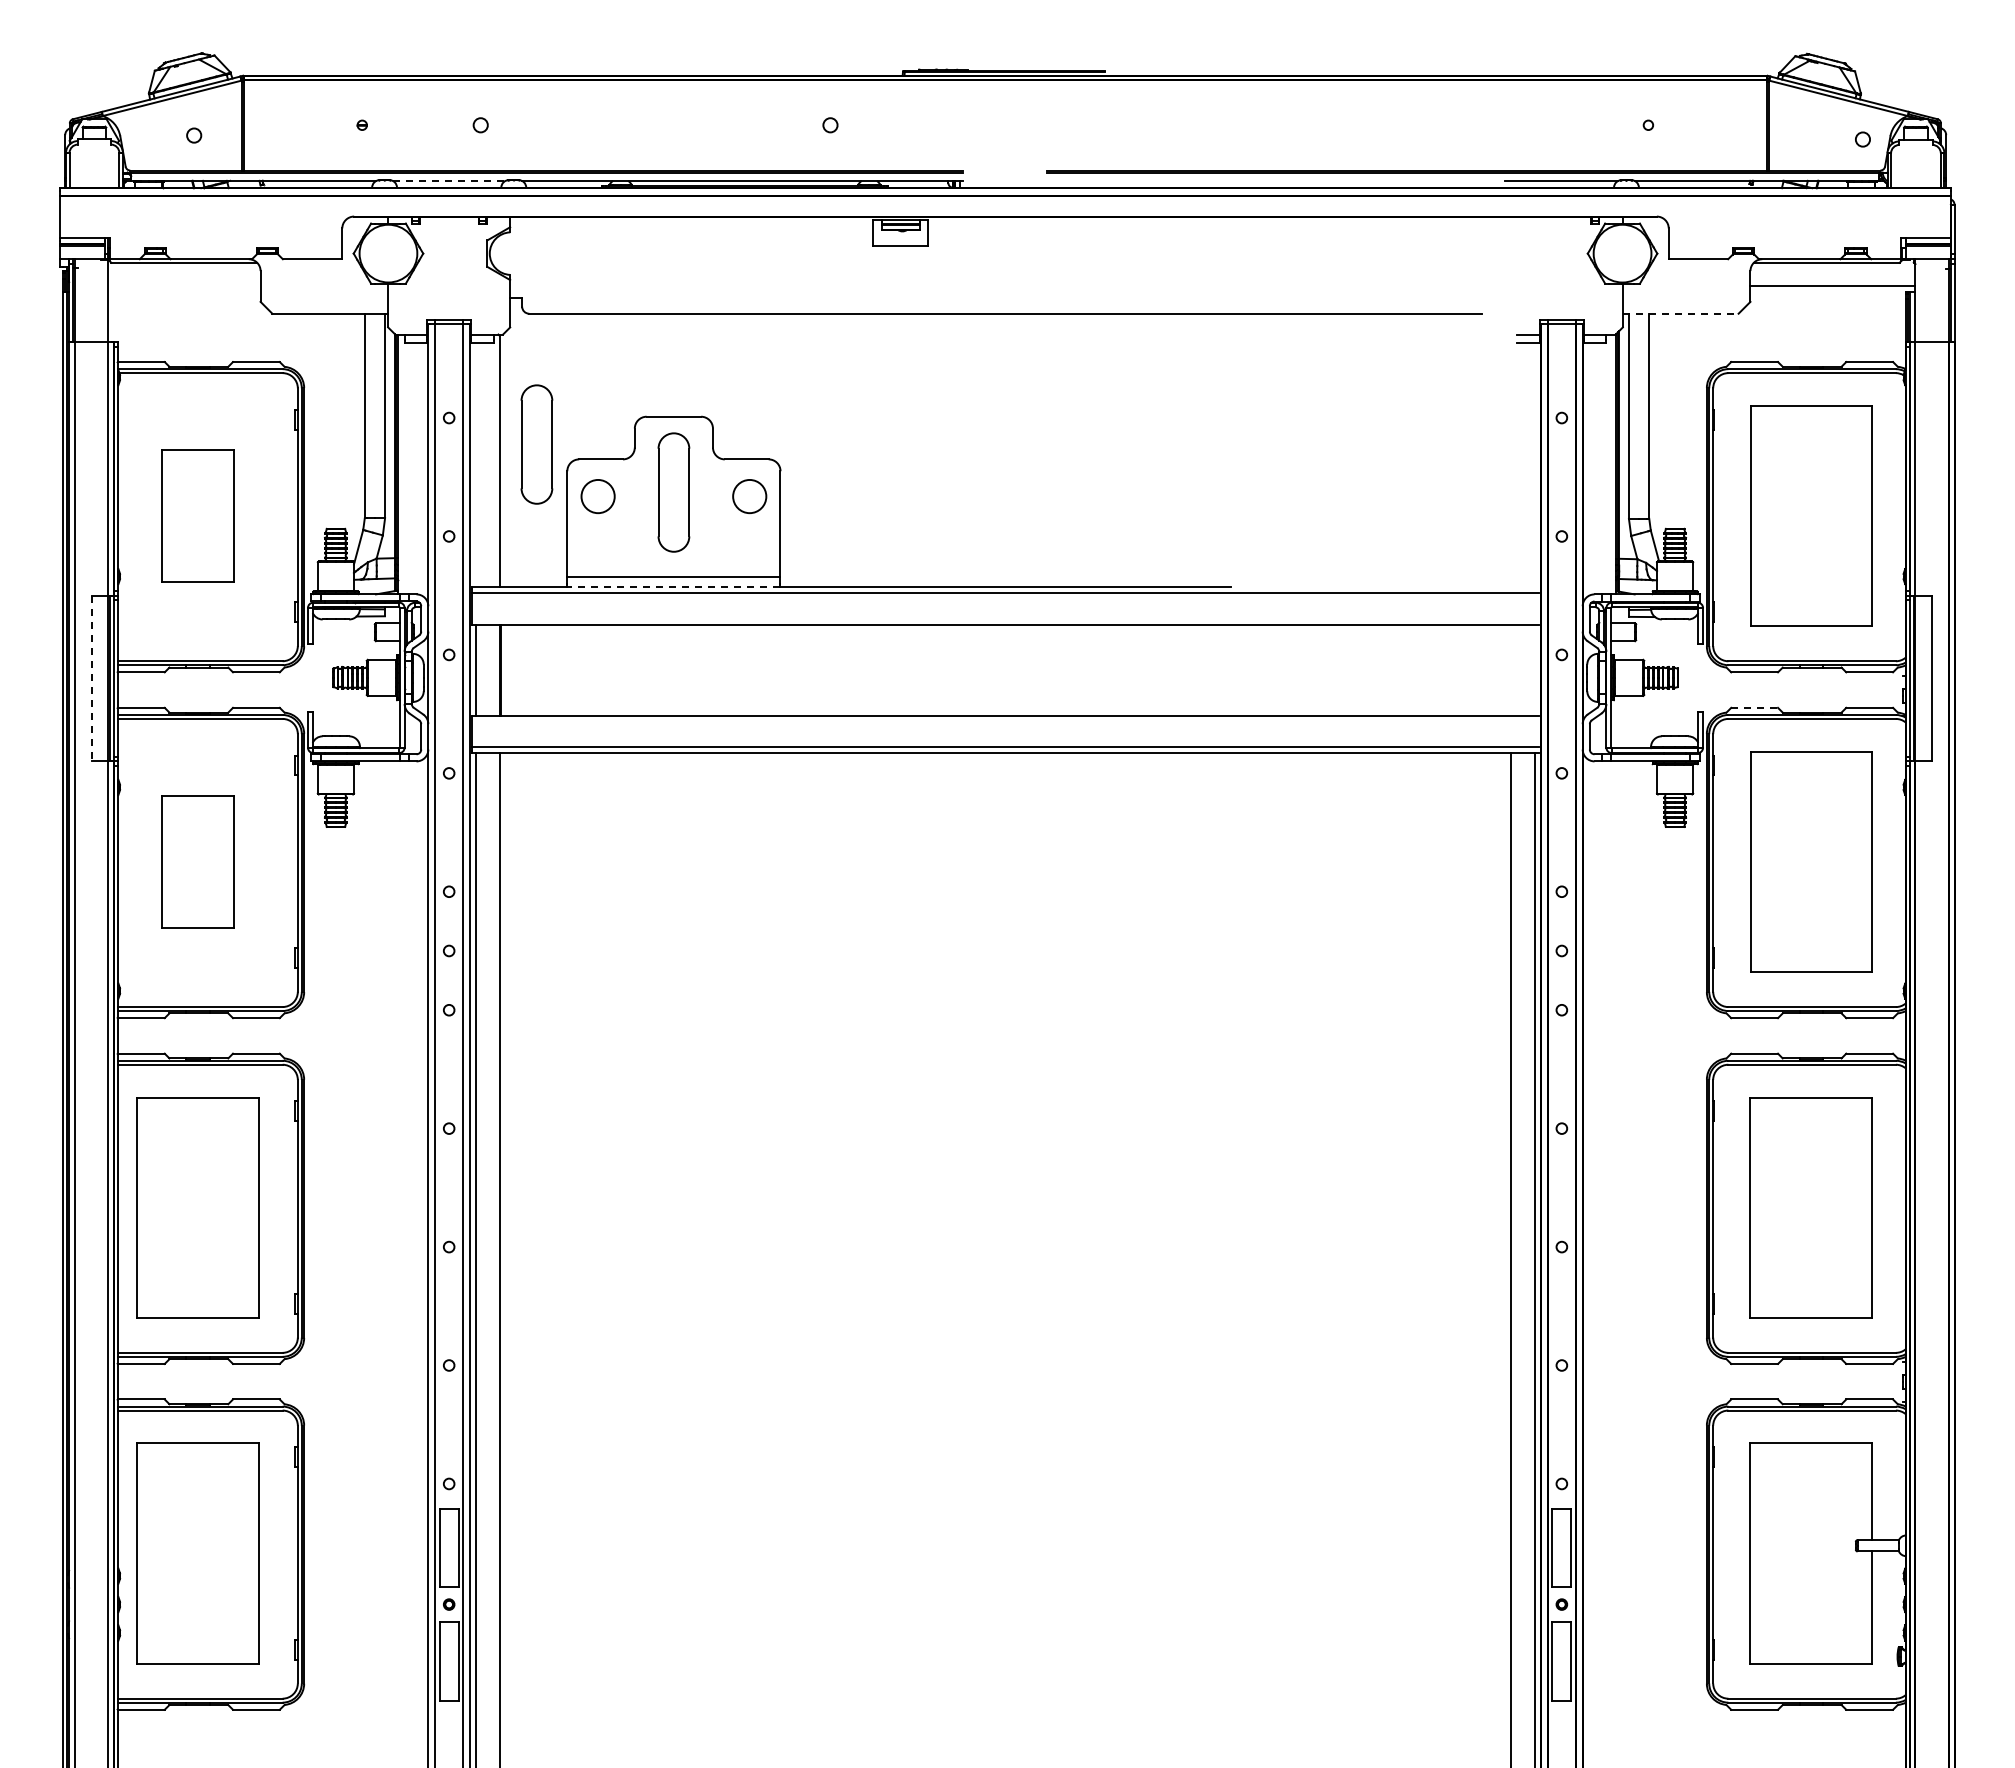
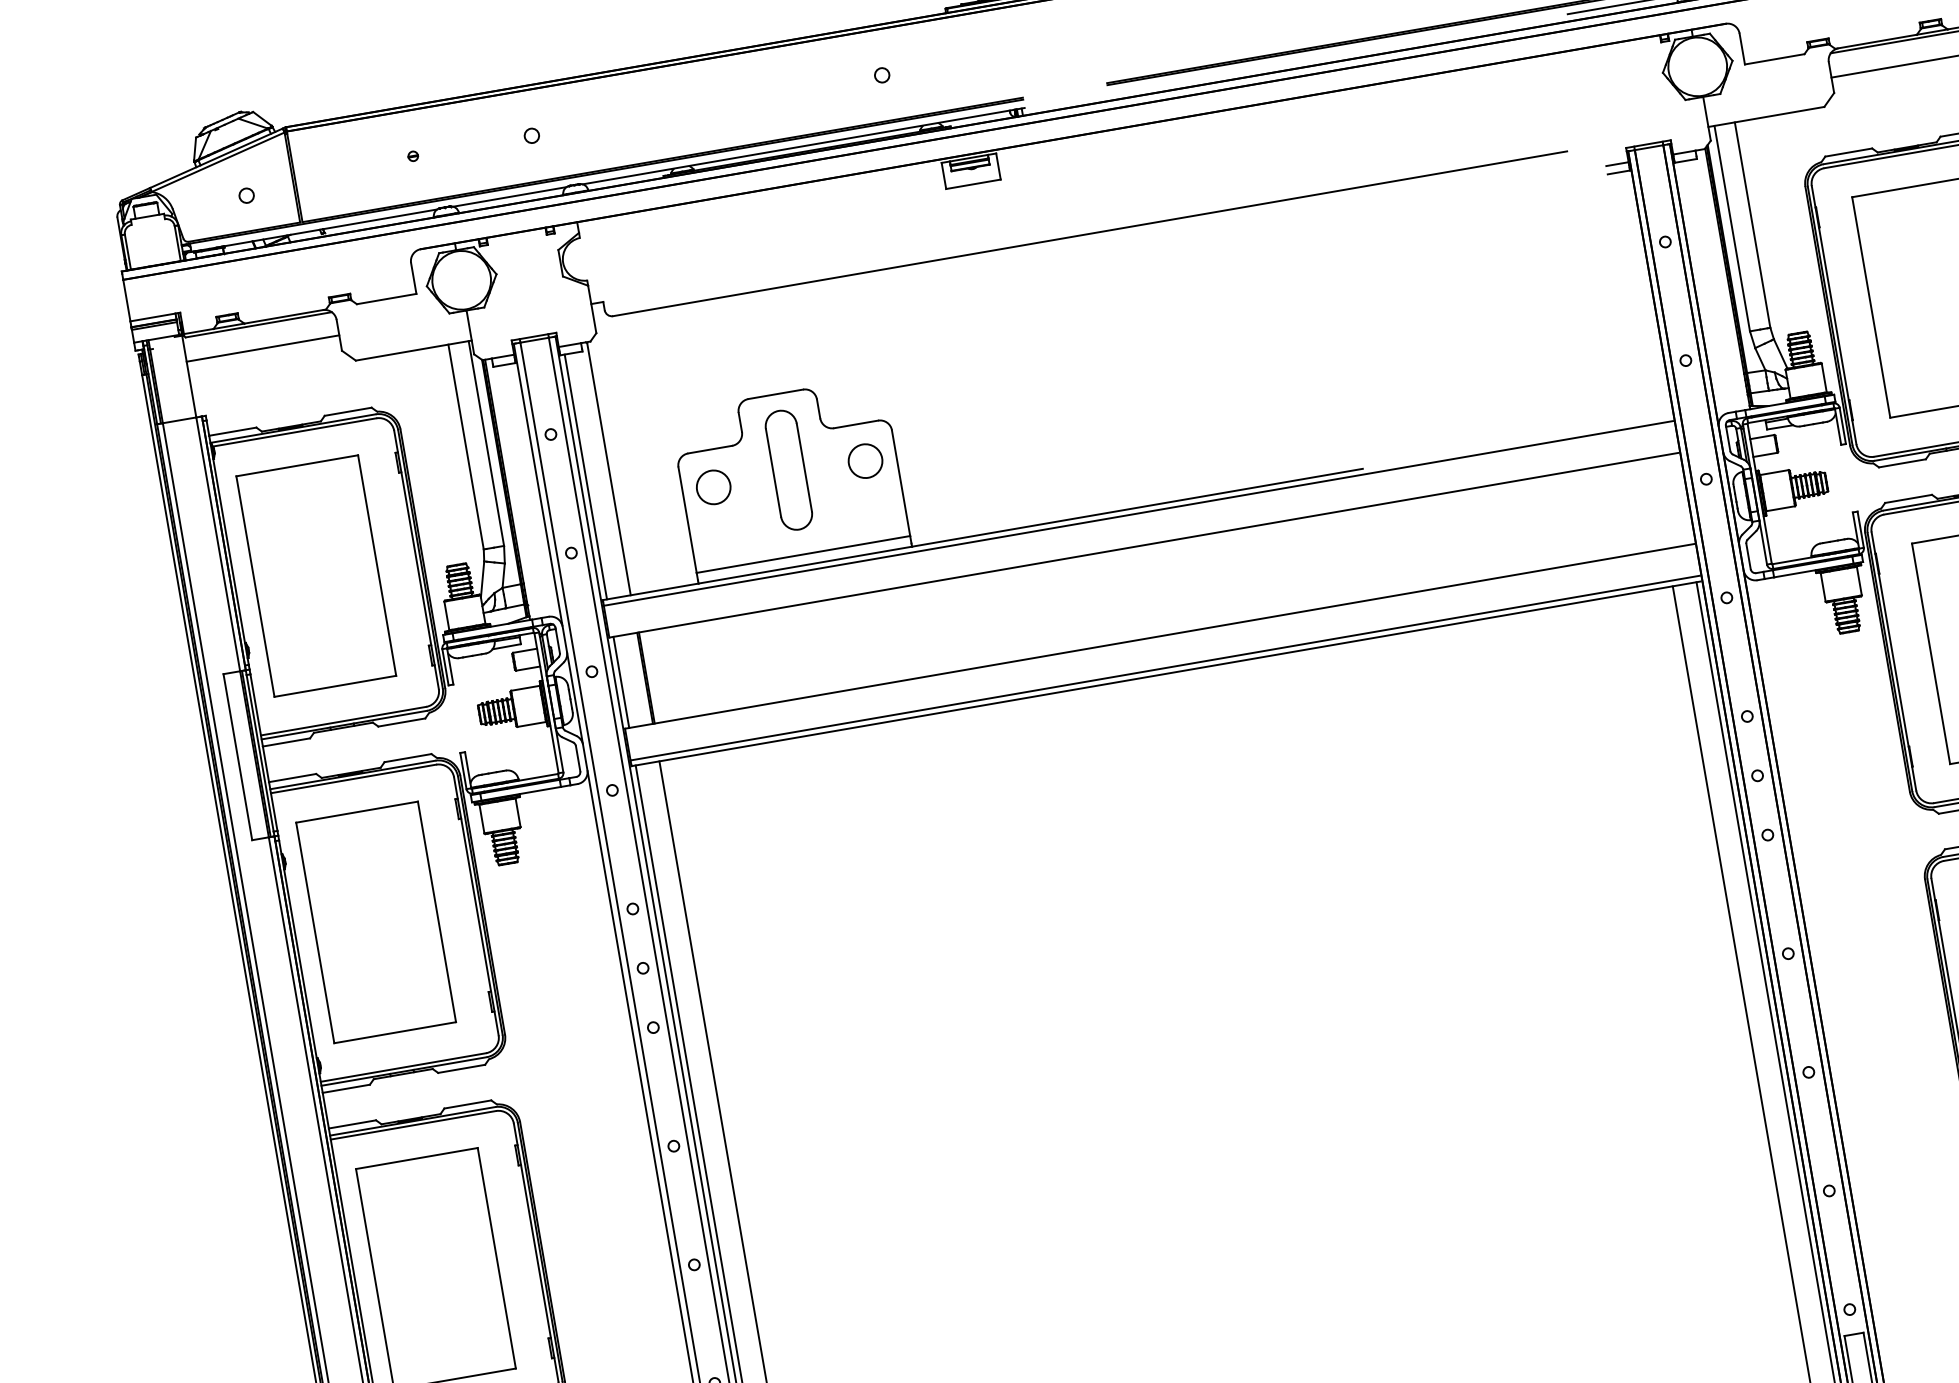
line: (449, 180) -> (510, 196), dashed -> solid
line: (184, 286) -> (263, 348), added
line: (1680, 313) -> (1766, 116), dashed -> solid
part: (536, 444) -> (642, 445), removed
line: (475, 464) -> (585, 476), added
part: (197, 515) -> (315, 575), size x1.67
line: (673, 587) -> (804, 565), dashed -> solid
line: (91, 678) -> (237, 757), dashed -> solid
line: (1755, 707) -> (1909, 498), dashed -> solid
part: (197, 861) -> (375, 922), size x1.67

